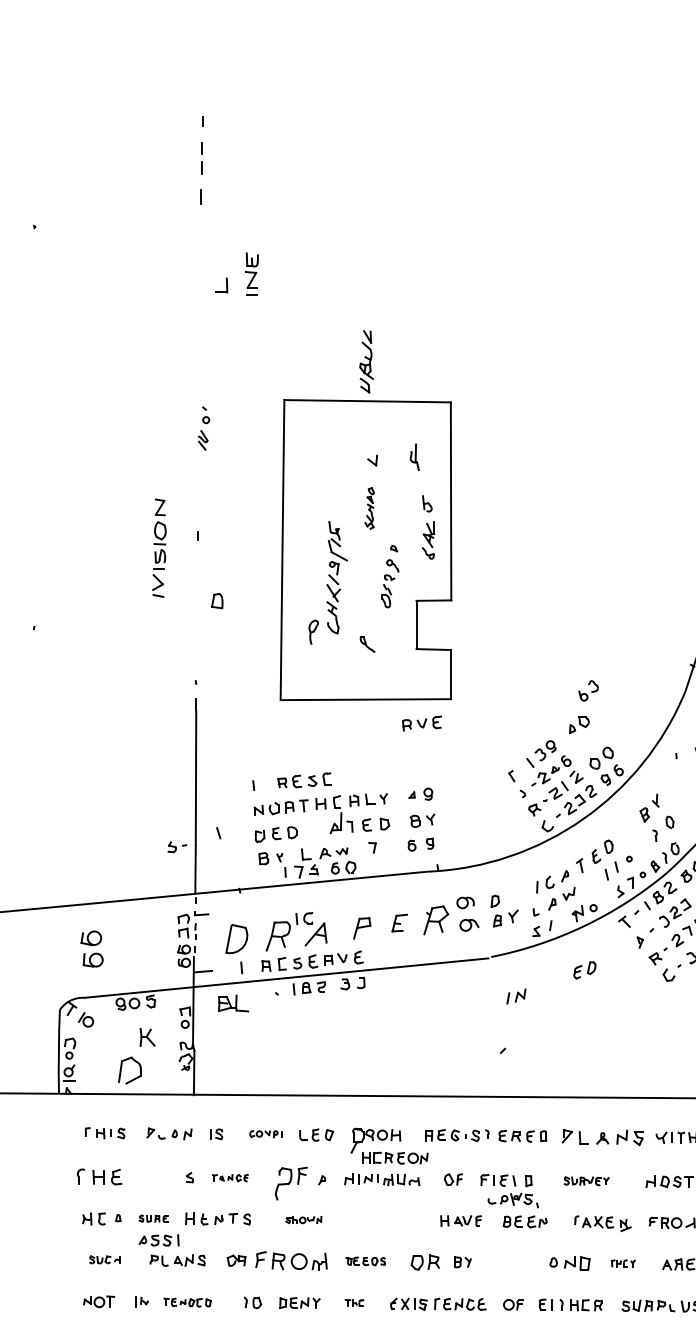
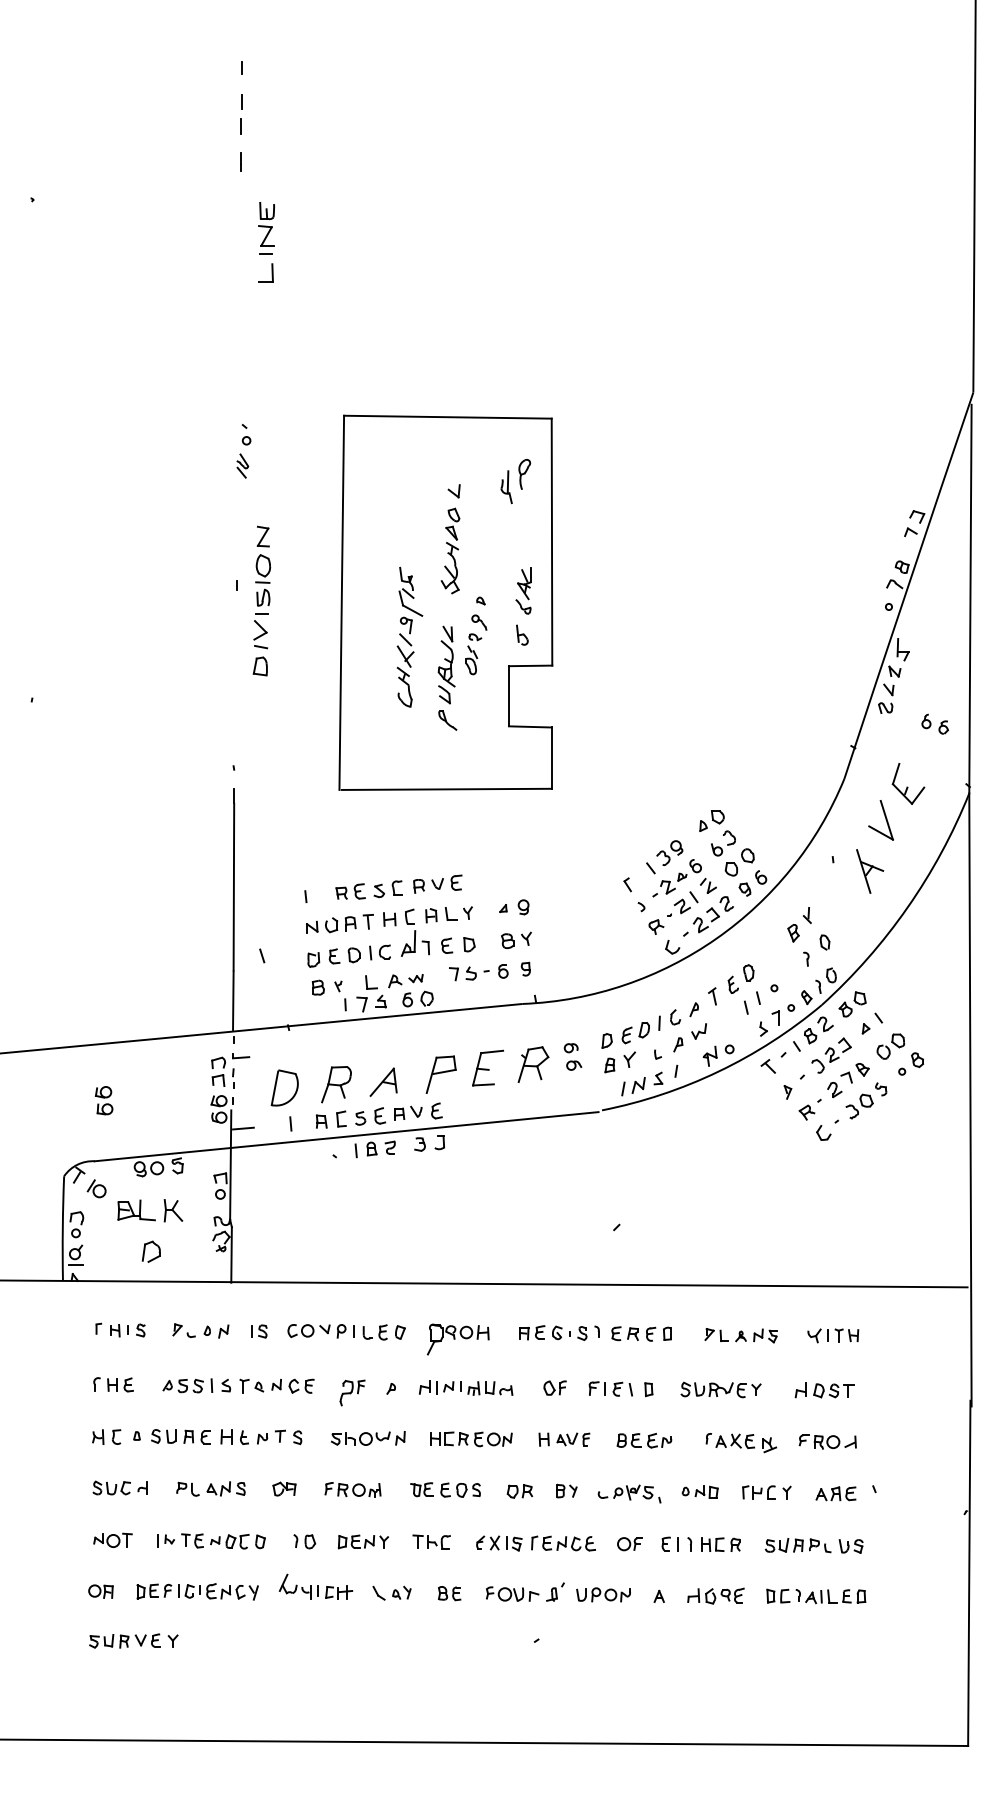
part: (251, 273) -> (266, 228), moved
part: (366, 361) -> (446, 664), moved
part: (427, 503) -> (522, 634), moved
part: (369, 508) -> (450, 550), size x1.67
part: (159, 548) -> (262, 587), moved
part: (313, 632) -> (524, 474), moved
part: (588, 690) -> (723, 843), moved
part: (421, 722) -> (437, 883), moved
part: (177, 847) -> (477, 973), moved
part: (467, 913) -> (572, 1056), size x0.62
part: (303, 918) -> (379, 952), moved
part: (399, 922) -> (487, 1067), size x1.67
part: (361, 928) -> (440, 1074), size x1.43
part: (91, 949) -> (103, 1100), size x0.62
part: (584, 970) -> (635, 1033), moved
part: (516, 996) -> (633, 1086), moved
part: (233, 1003) -> (136, 1210), moved
part: (129, 1070) -> (150, 1251), size x0.62
part: (265, 1134) -> (320, 1331), size x1.67
part: (602, 1137) -> (740, 1335), size x0.71
part: (395, 1158) -> (471, 1439), moved
part: (99, 1176) -> (113, 1384), size x0.71
part: (230, 1177) -> (276, 1385), size x1.67
part: (586, 1180) -> (720, 1389), size x1.43
part: (291, 1183) -> (352, 1392), size x0.62
part: (513, 1200) -> (629, 1493), moved
part: (153, 1218) -> (180, 1436), size x1.67
part: (303, 1220) -> (368, 1438), size x1.67
part: (158, 1240) -> (187, 1385), moved
part: (104, 1259) -> (119, 1487), size x1.43
part: (291, 1260) -> (352, 1489), size x0.62
part: (365, 1260) -> (445, 1489), size x1.43
part: (425, 1262) -> (519, 1491), size x0.71
part: (569, 1262) -> (699, 1491), size x0.71
part: (623, 1263) -> (766, 1492), size x1.67
part: (187, 1302) -> (223, 1541), size x1.43
part: (354, 1302) -> (431, 1541), size x1.67

